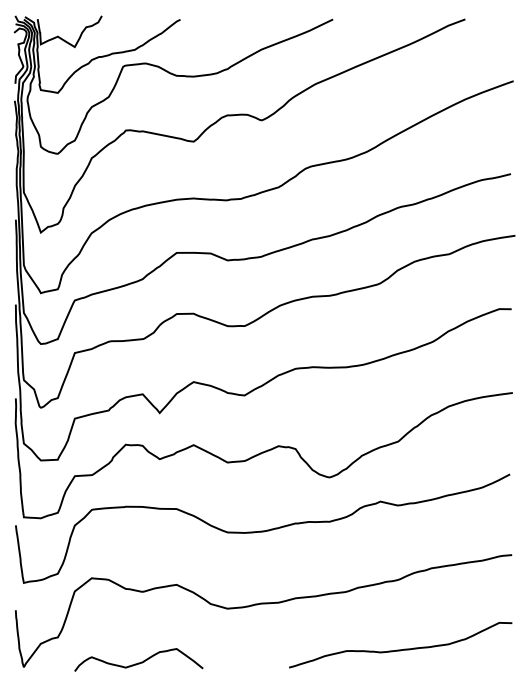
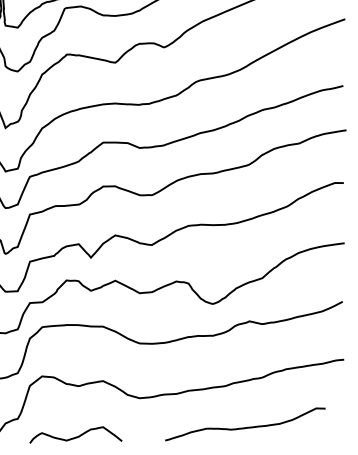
curve: (400, 649) -> (245, 427), moved

